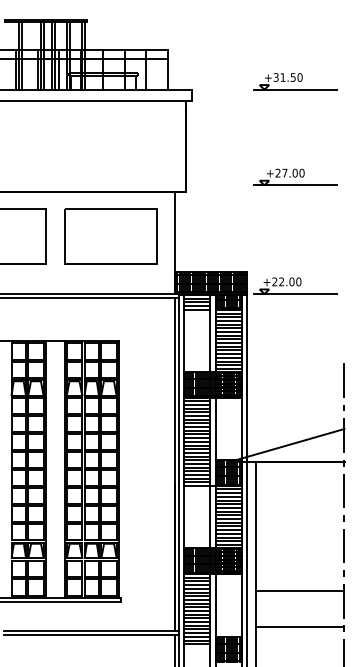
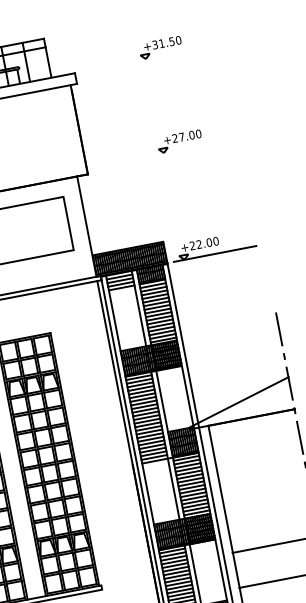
line: (295, 89) -> (176, 53), removed
line: (295, 185) -> (194, 147), removed

